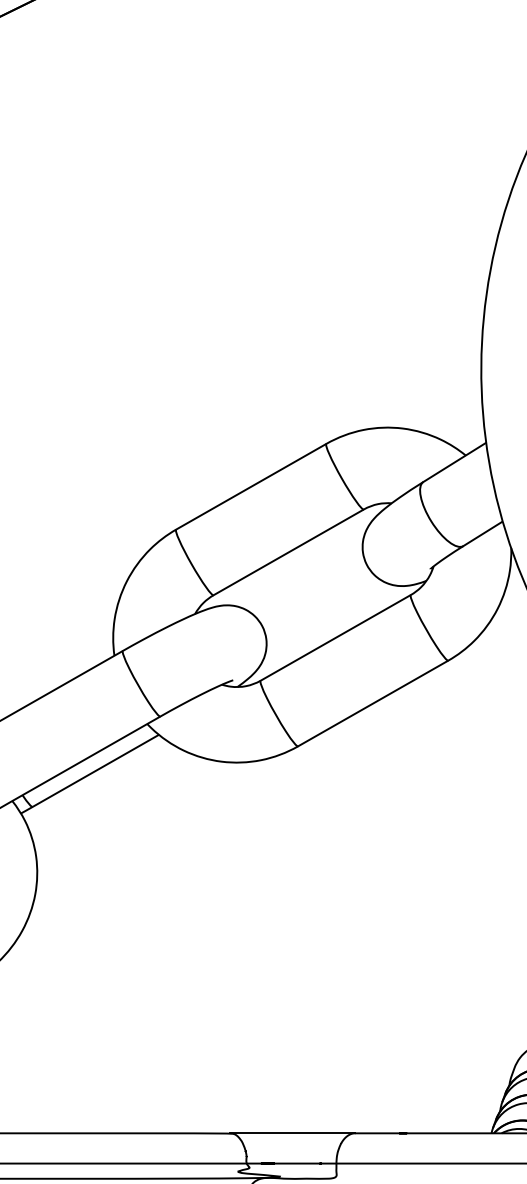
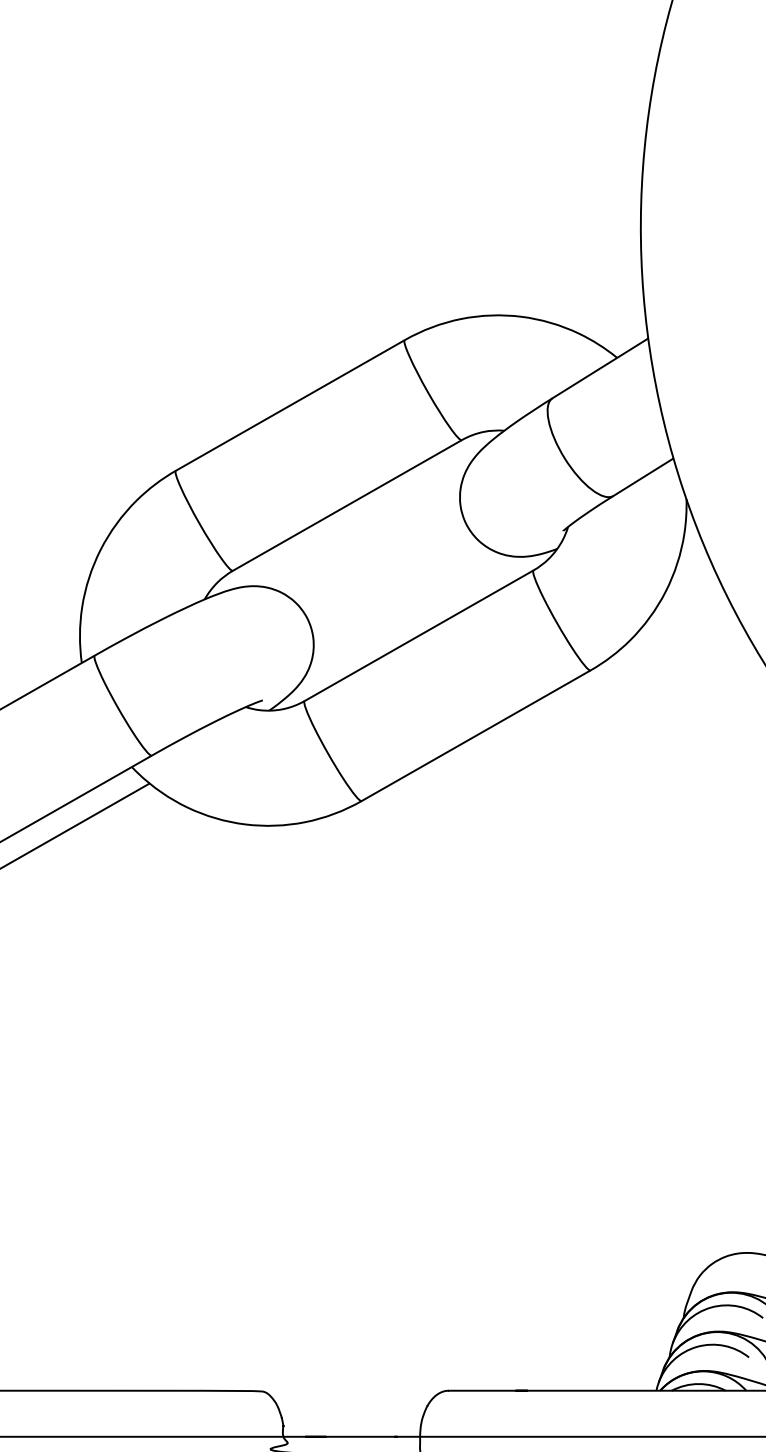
line: (292, 1133) -> (353, 1390), removed

